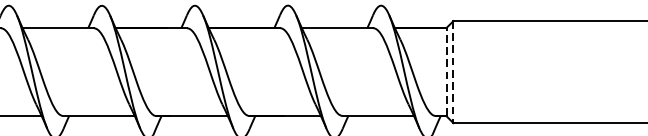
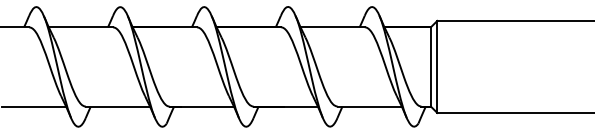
line: (447, 71) -> (431, 66), dashed -> solid
line: (453, 72) -> (437, 67), dashed -> solid

